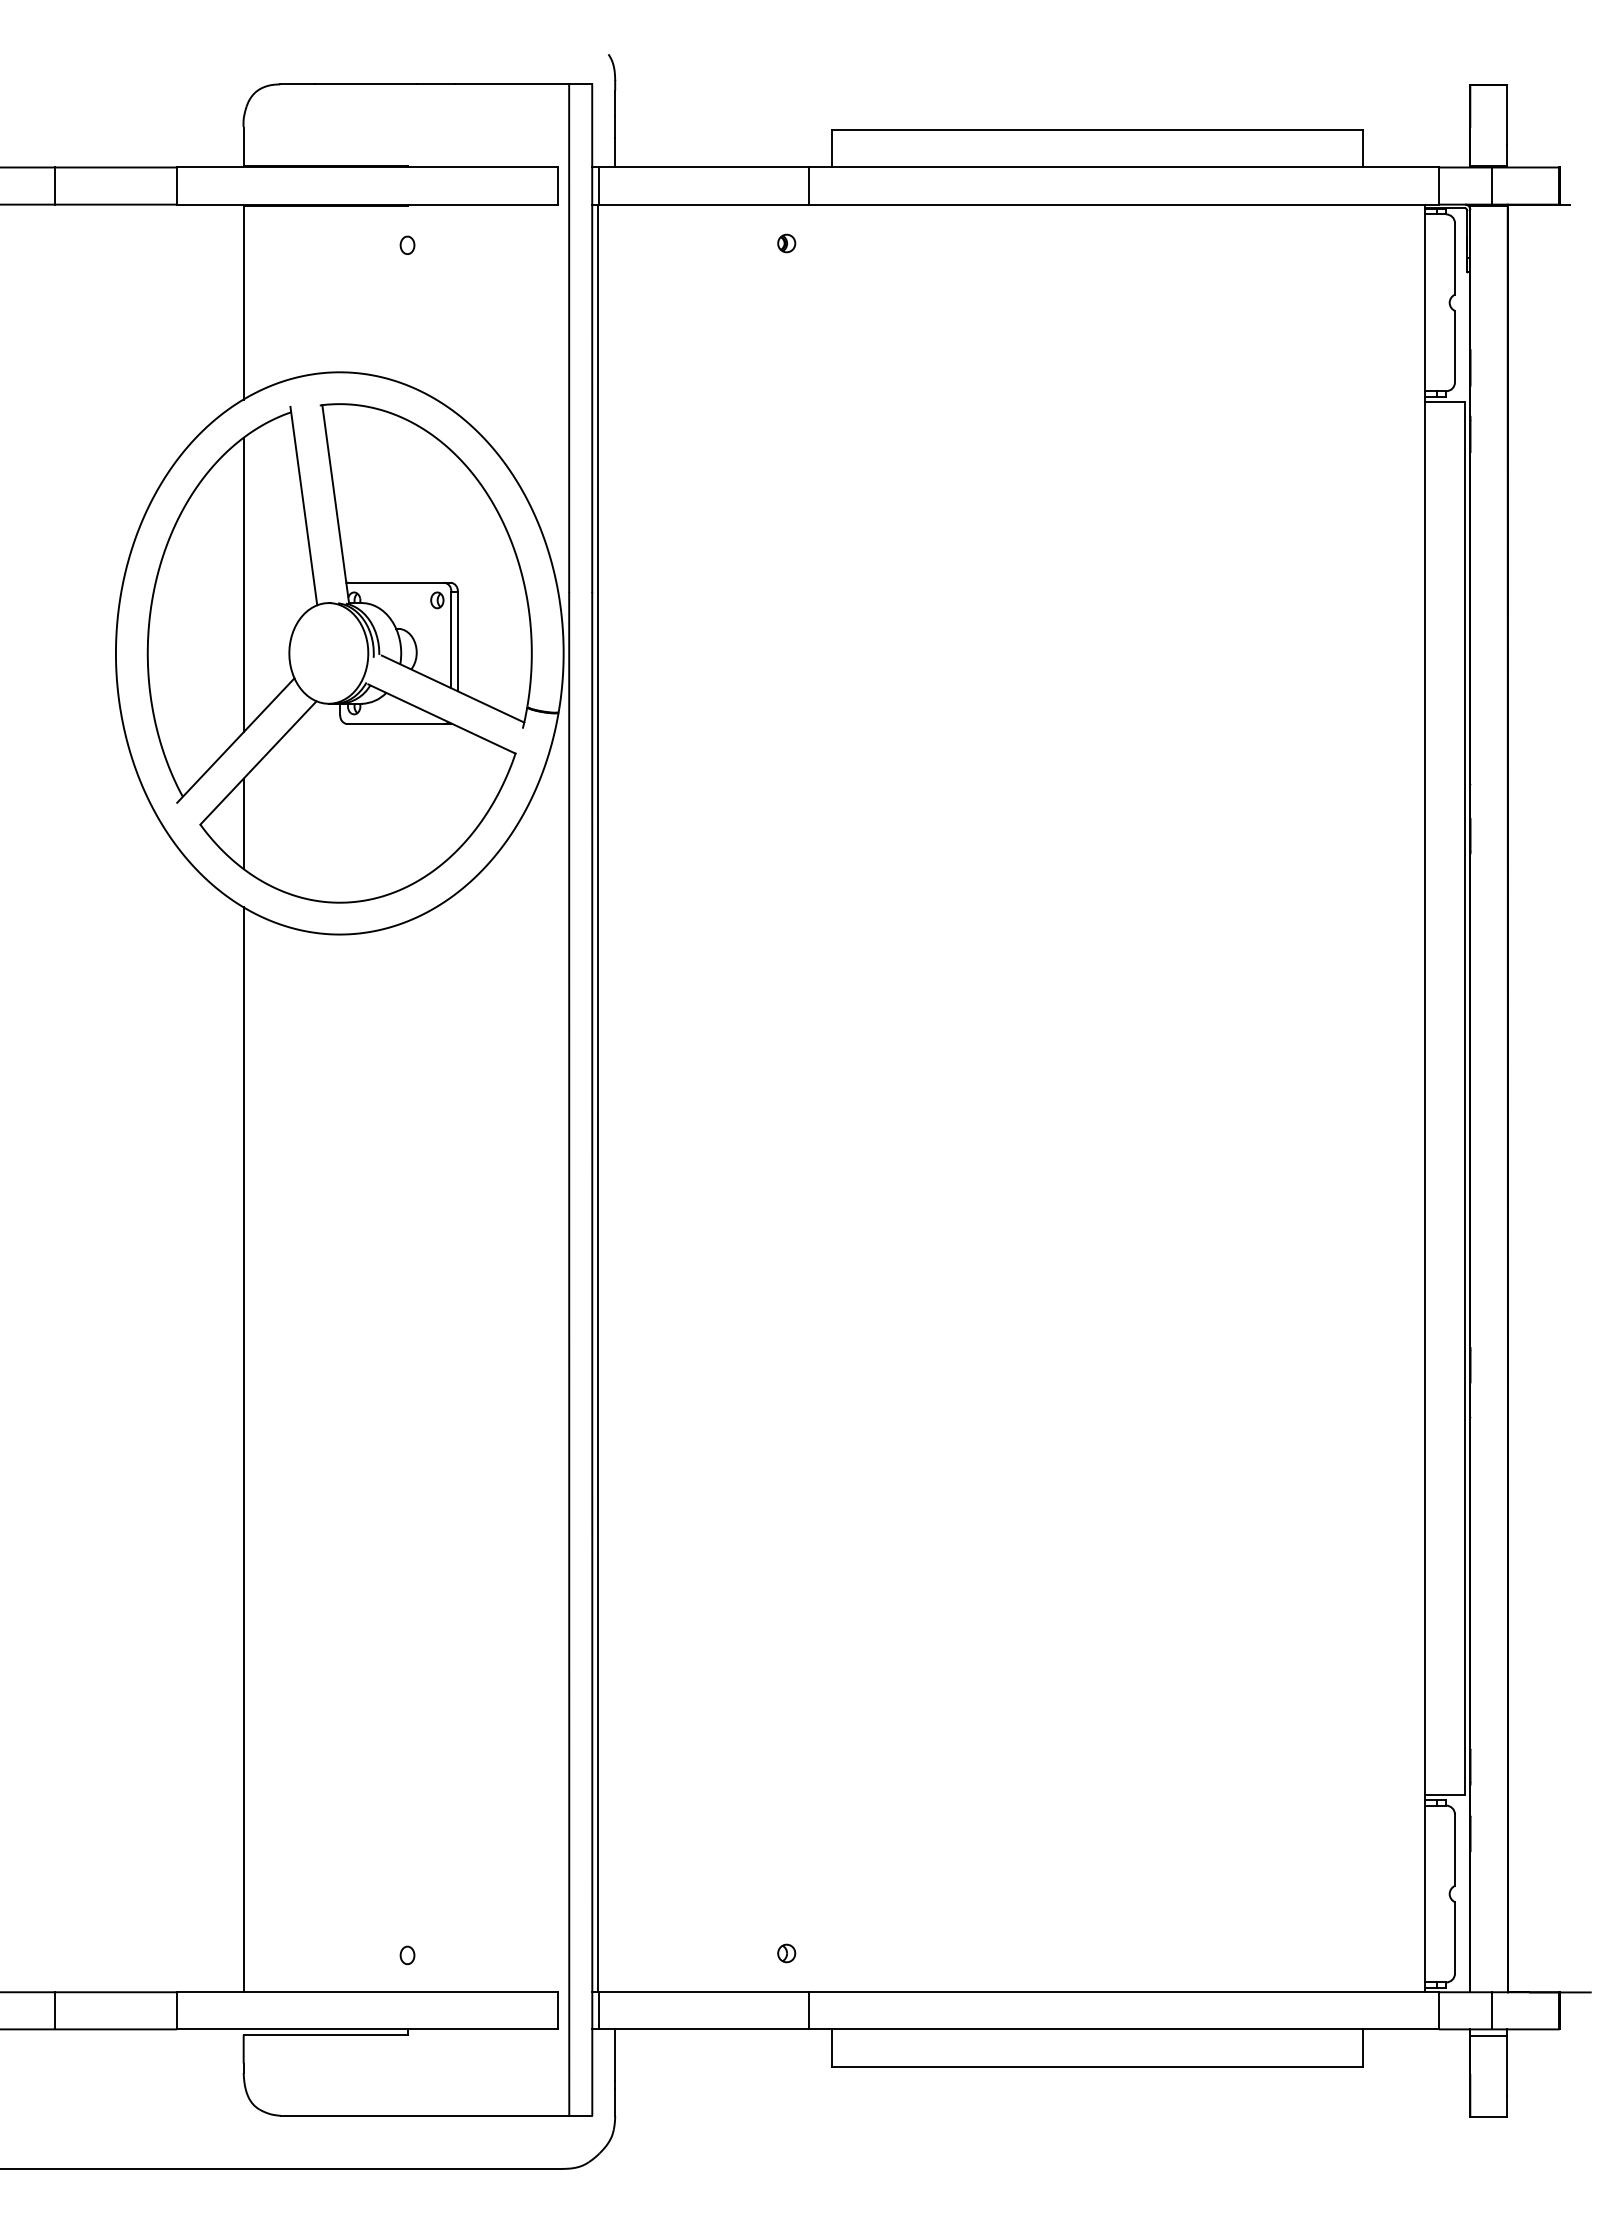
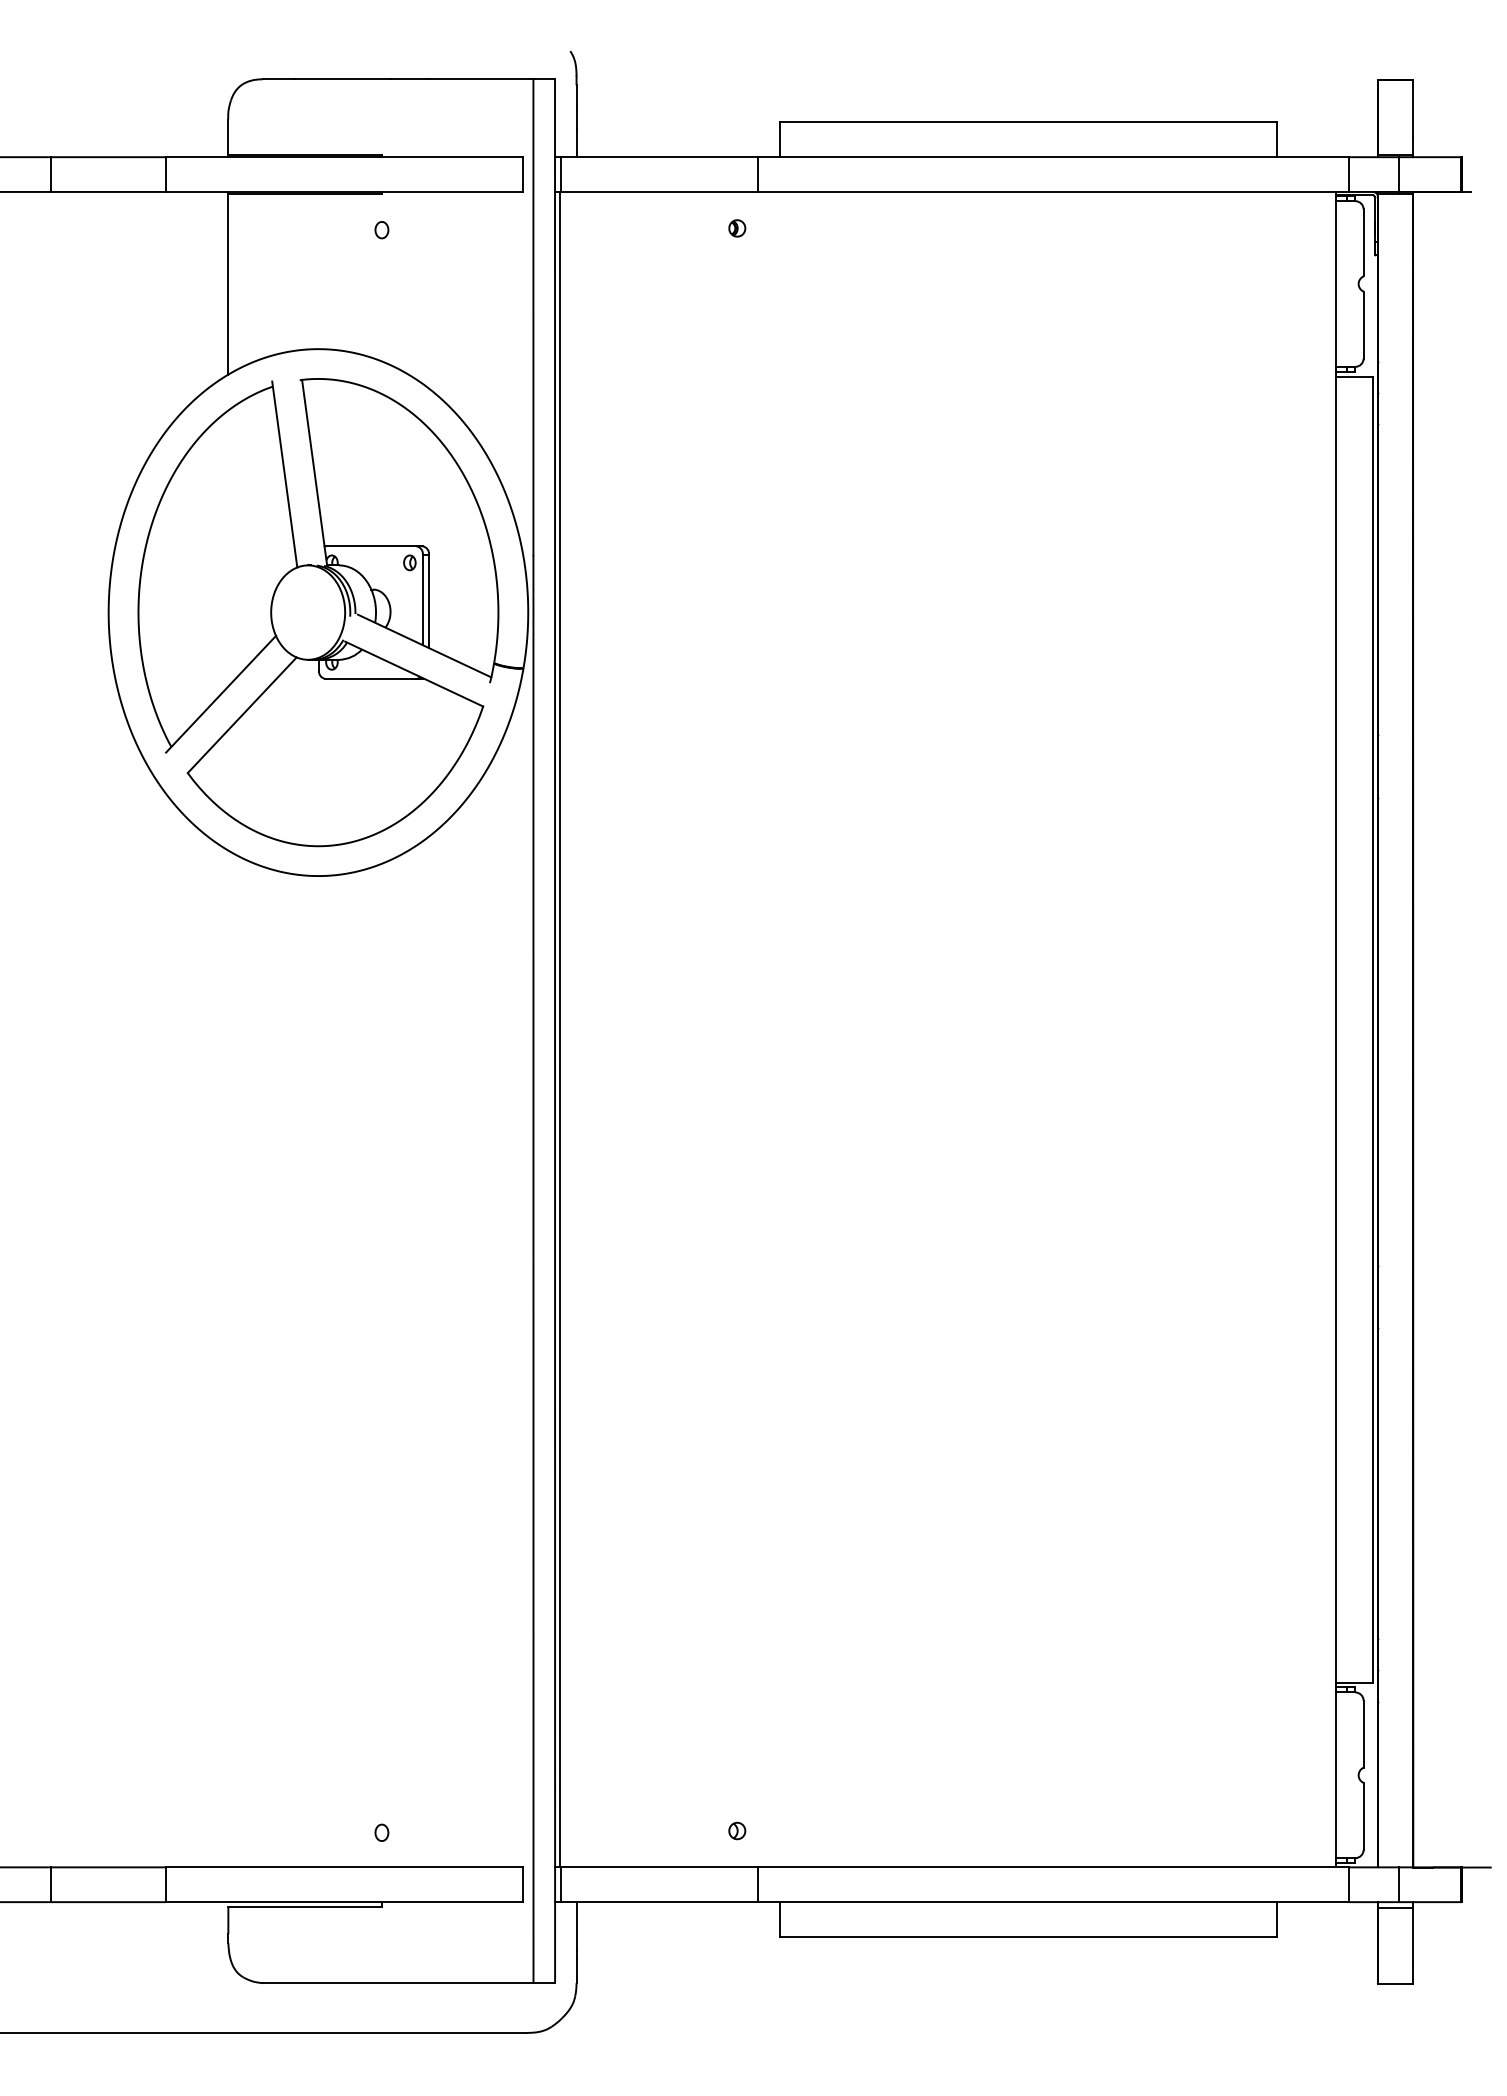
line: (243, 584) -> (228, 548), removed
line: (243, 823) -> (228, 771), removed
line: (243, 1449) -> (228, 1358), removed

